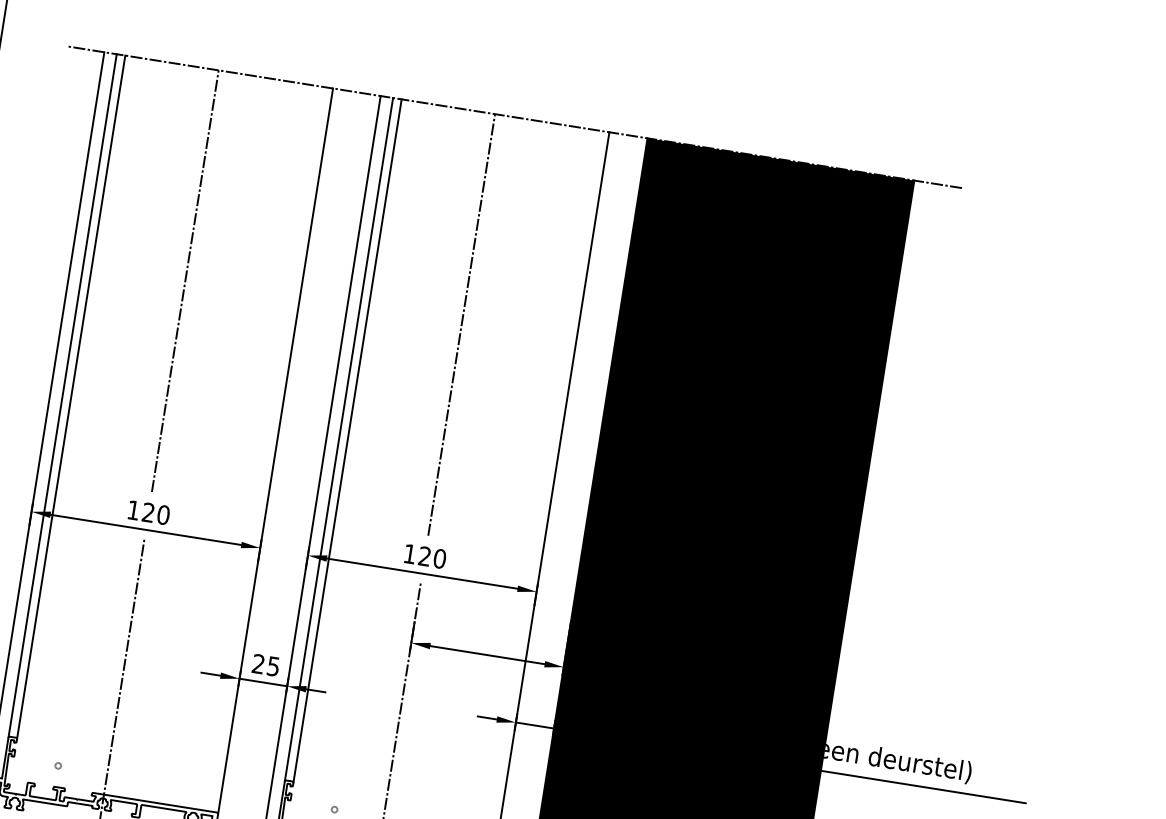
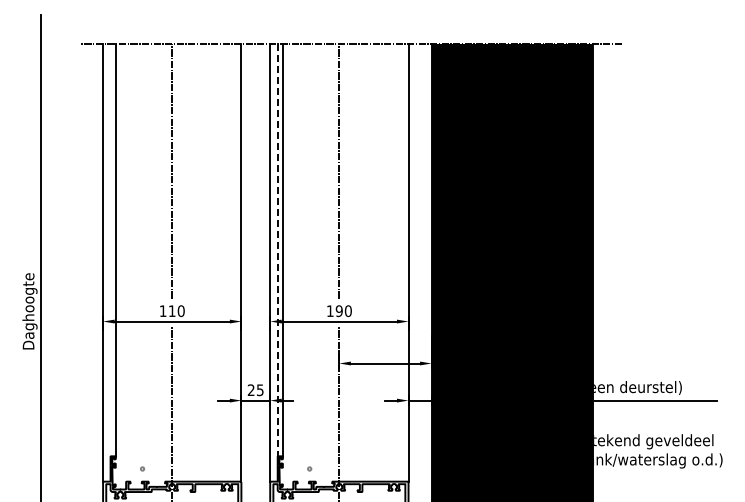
line: (62, 394) -> (110, 249), removed
line: (338, 439) -> (277, 250), solid -> dashed
text: (147, 511) -> (171, 310), 120 -> 110
text: (423, 556) -> (338, 311), 120 -> 190

